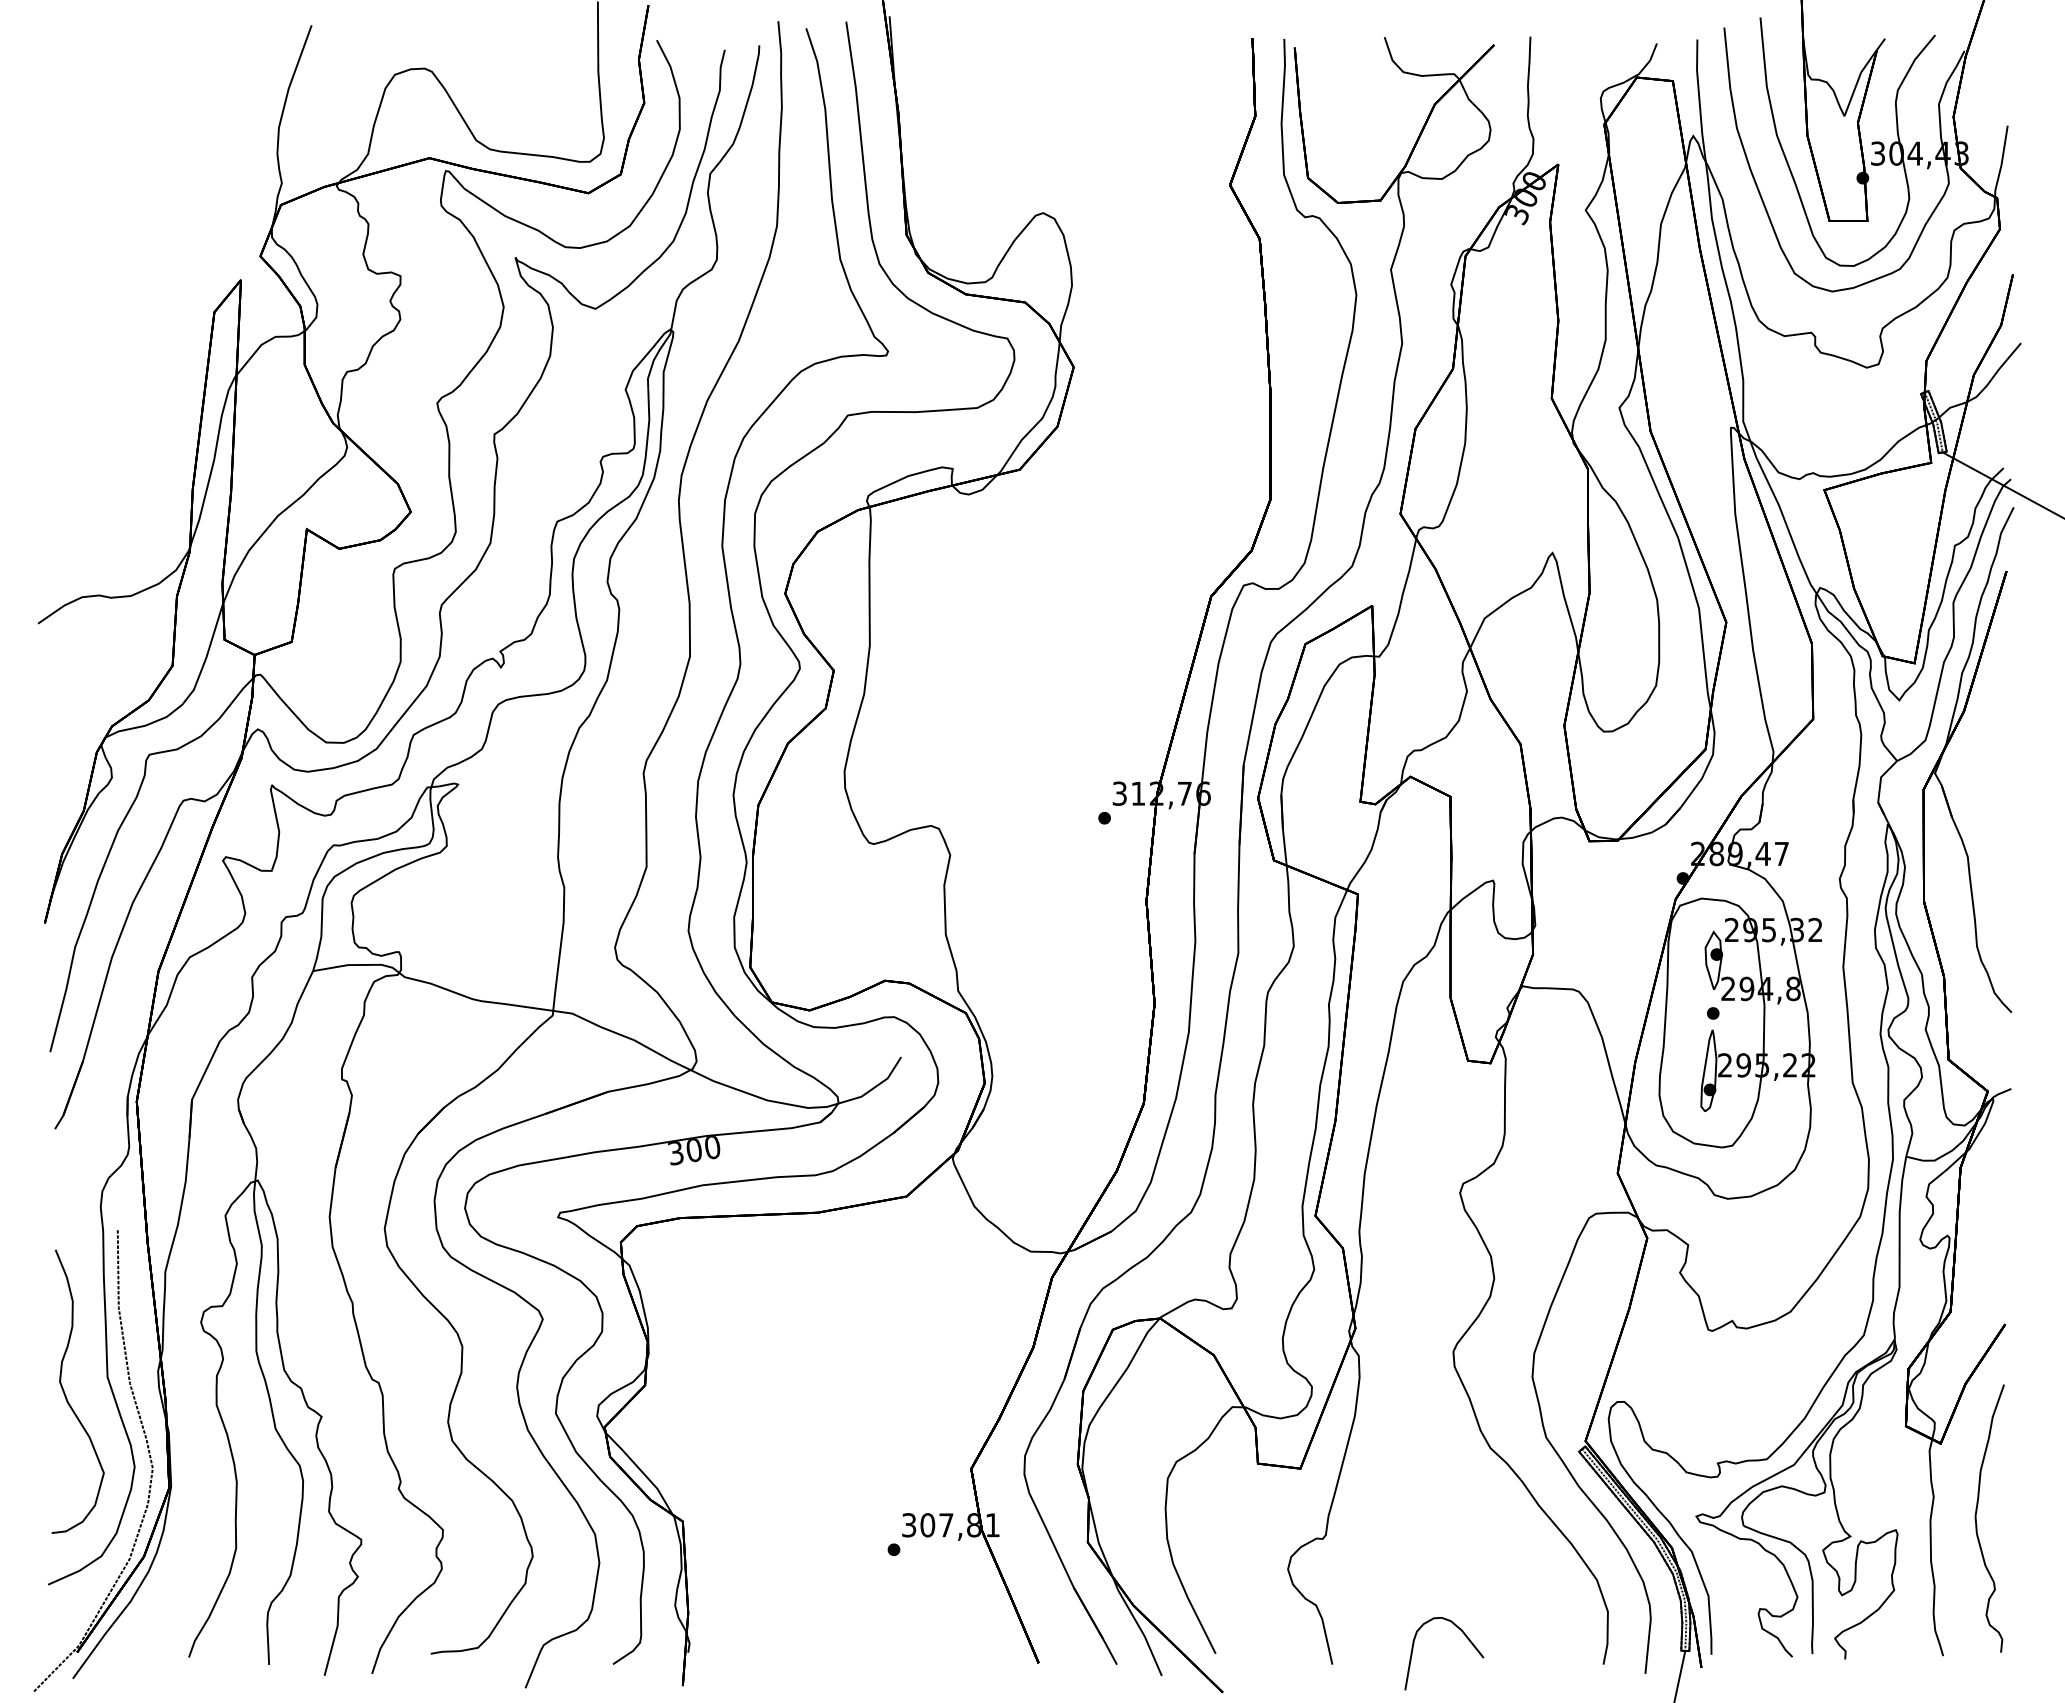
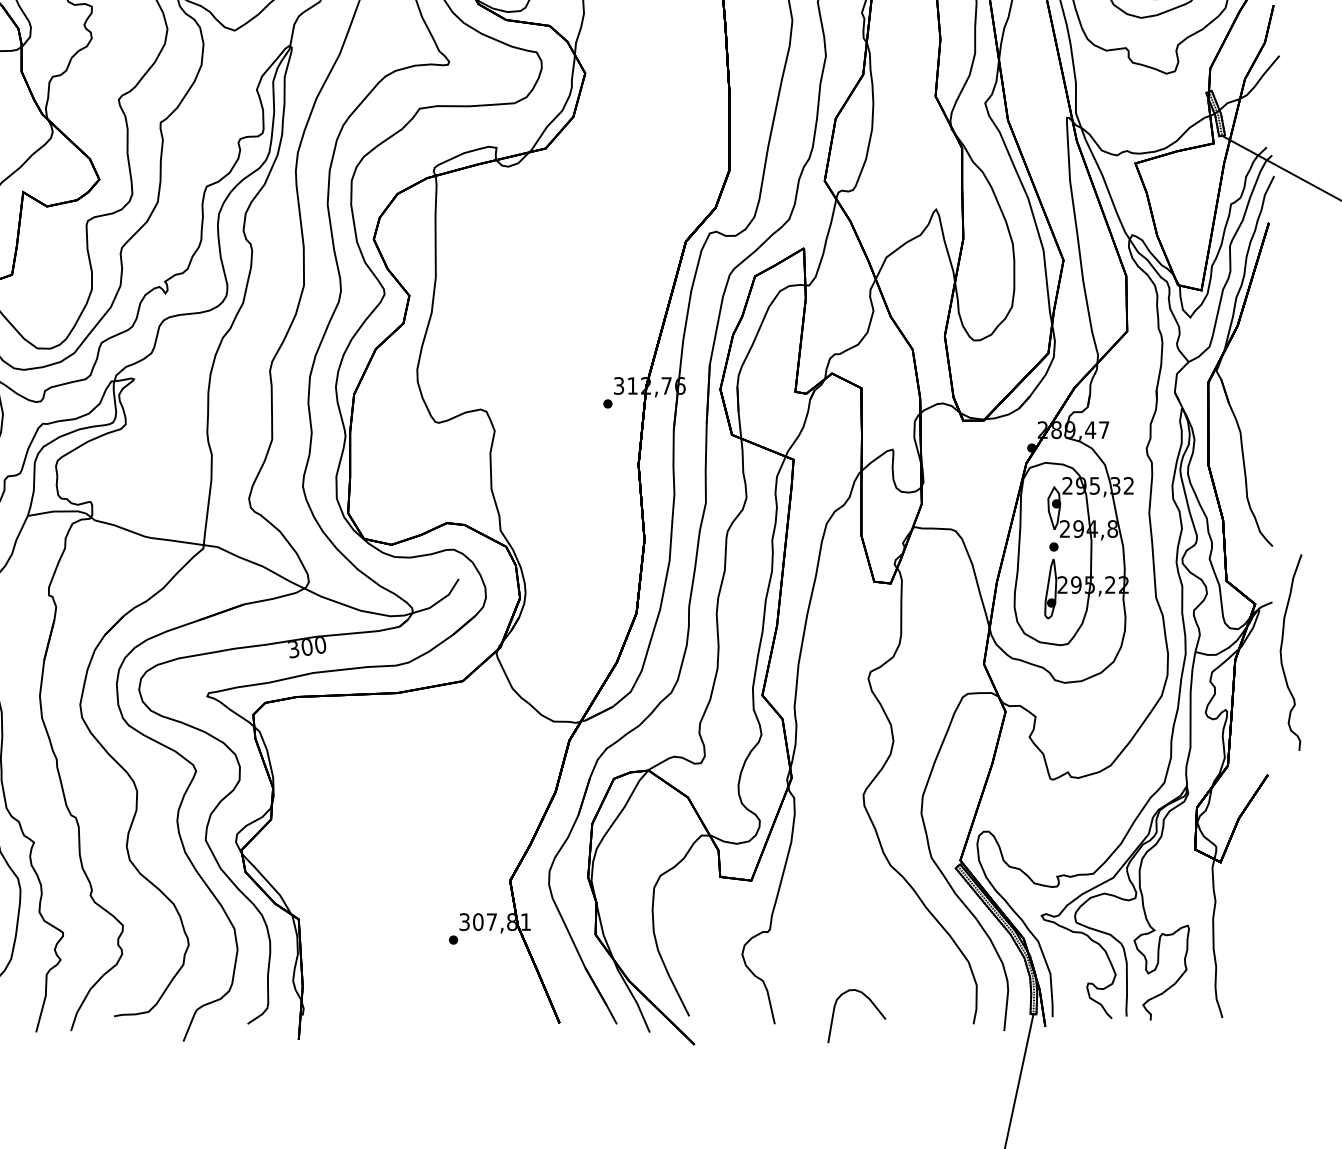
curve: (1976, 1518) -> (1281, 652), moved

